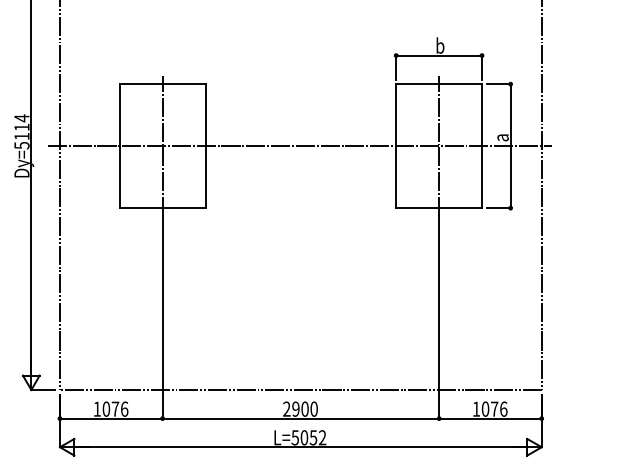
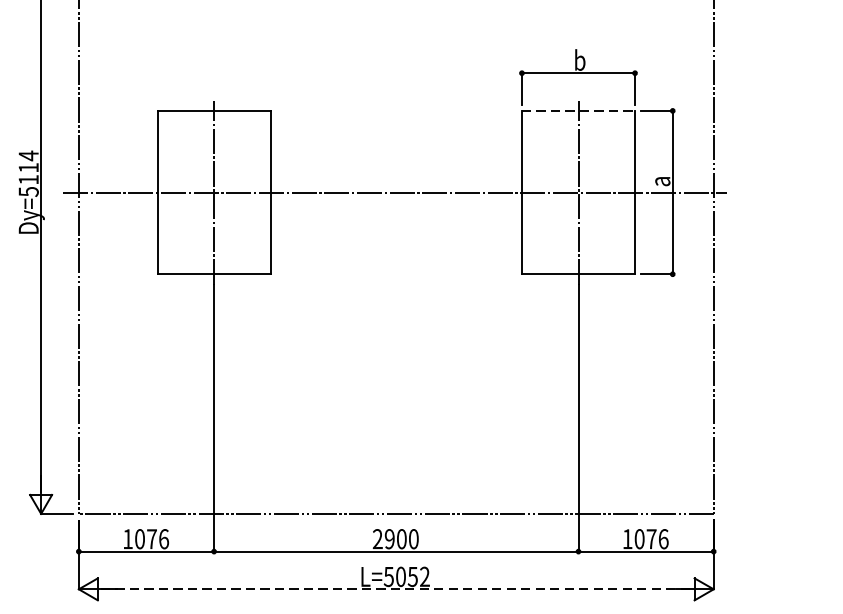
line: (439, 84) -> (578, 111), solid -> dashed
line: (301, 447) -> (397, 589), solid -> dashed

